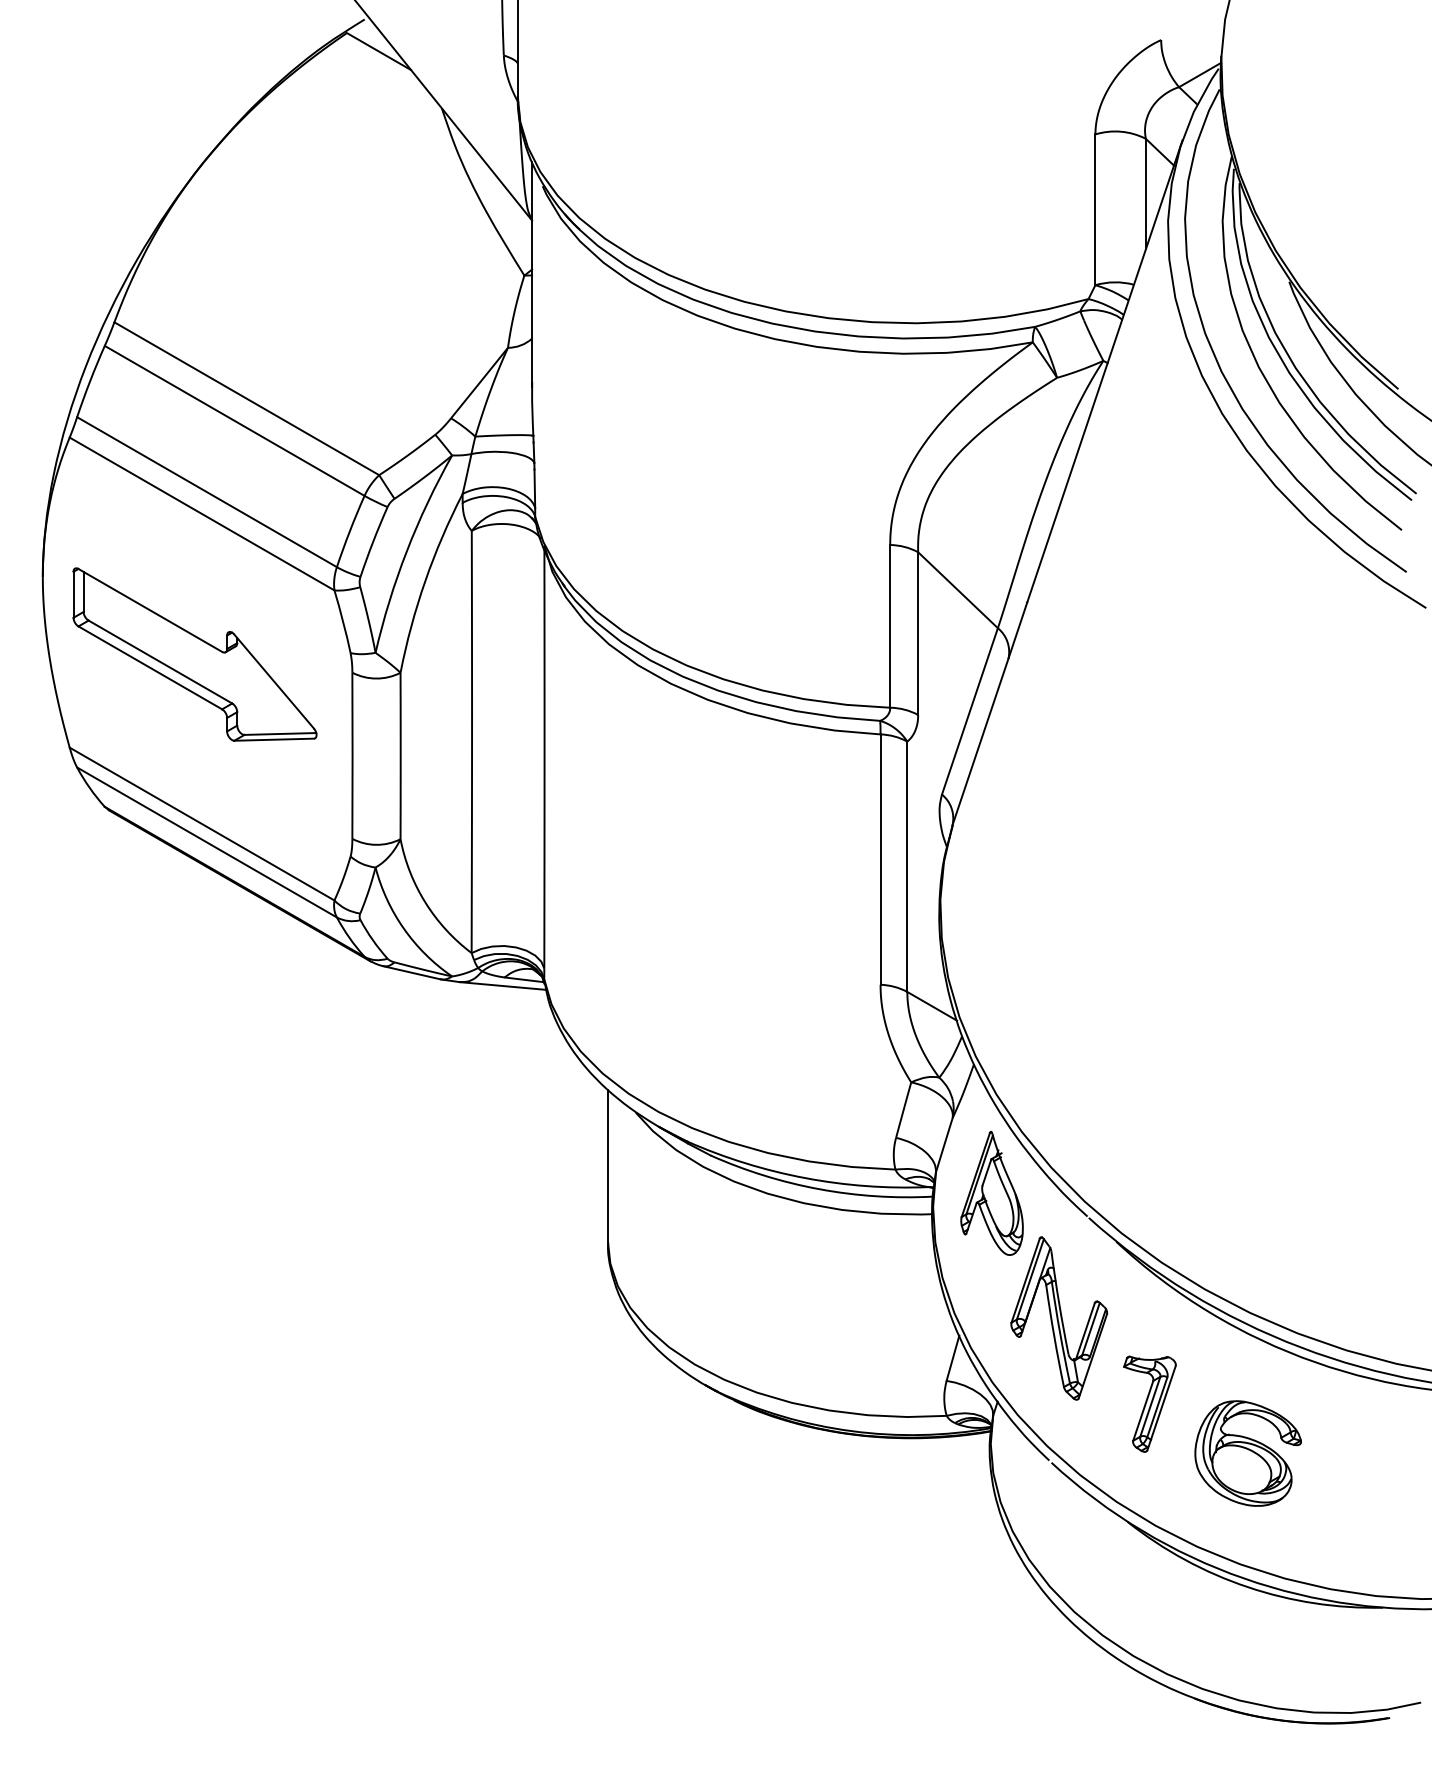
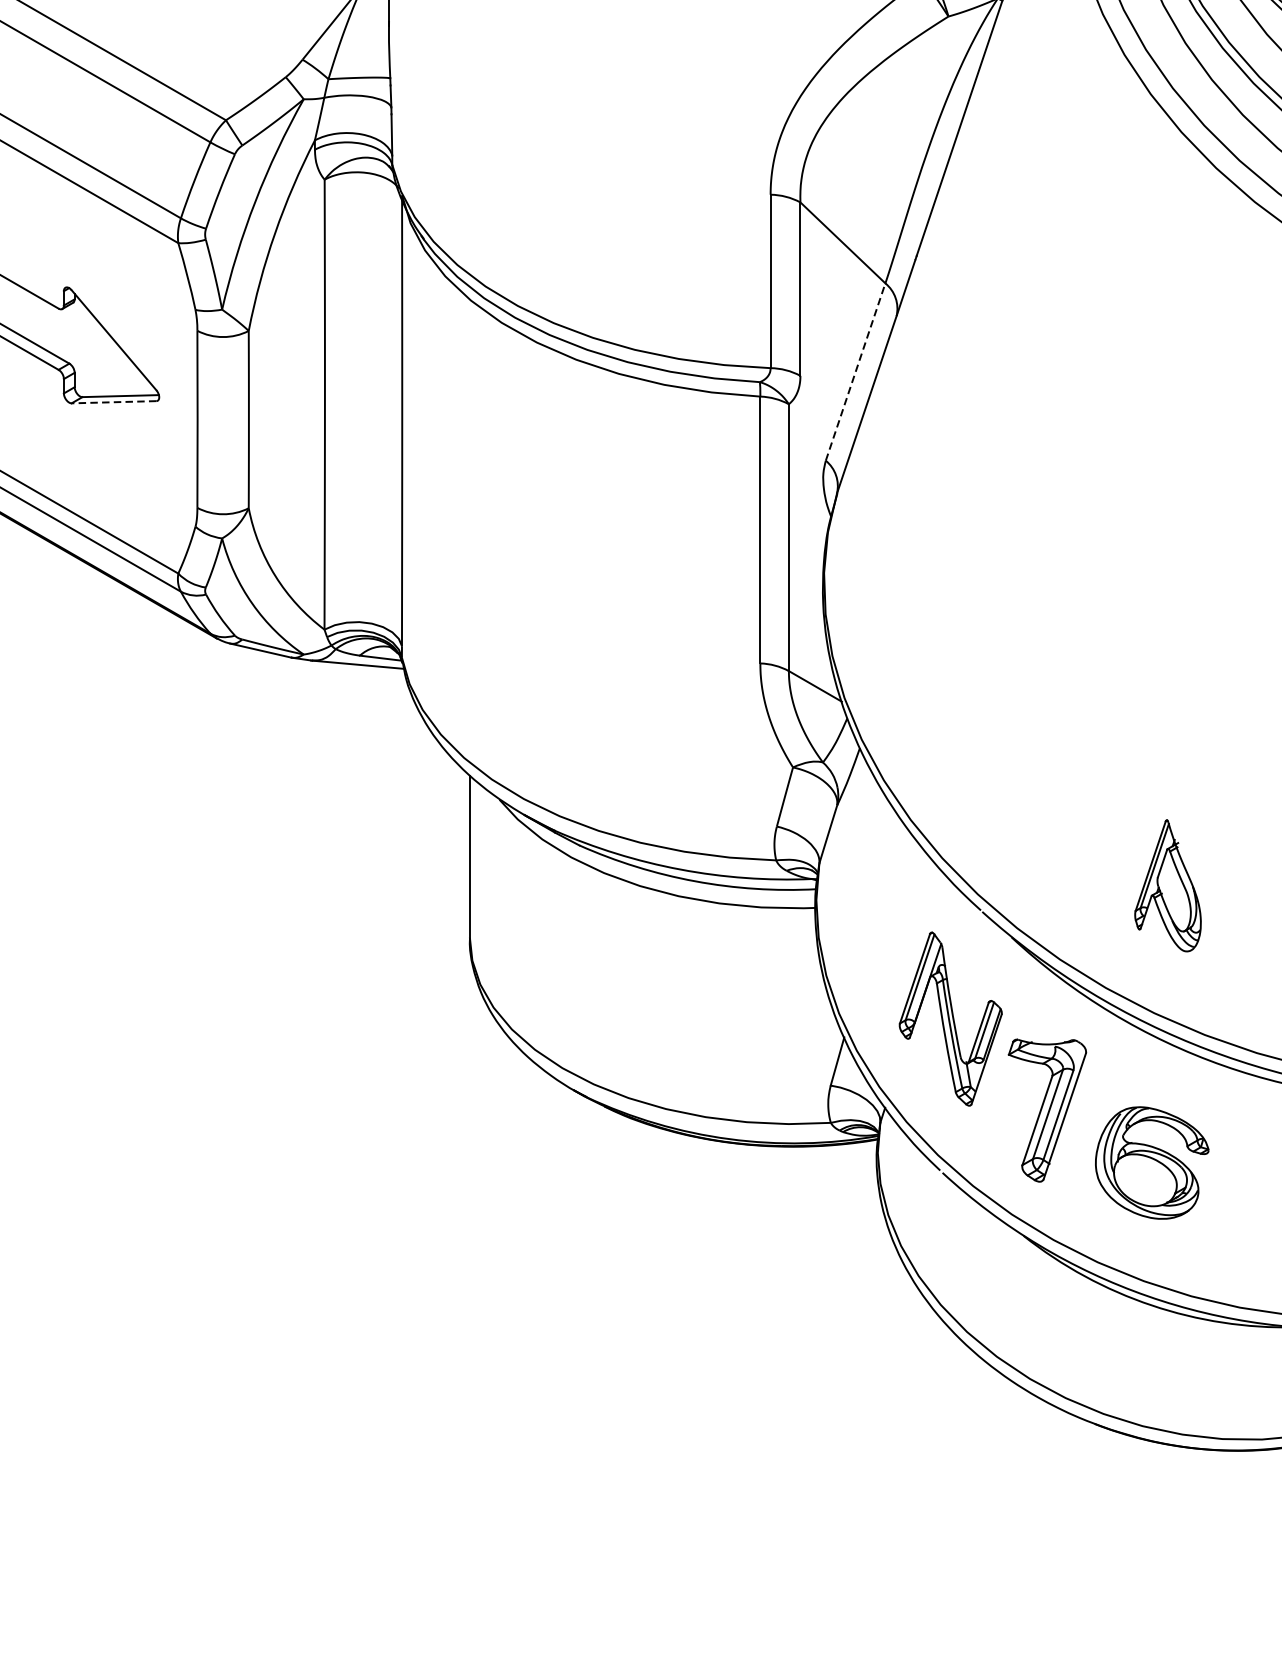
line: (969, 711) -> (855, 372), solid -> dashed
line: (274, 739) -> (114, 402), solid -> dashed
part: (991, 1193) -> (1167, 885), moved
part: (1149, 1403) -> (1046, 1109), size x1.4

